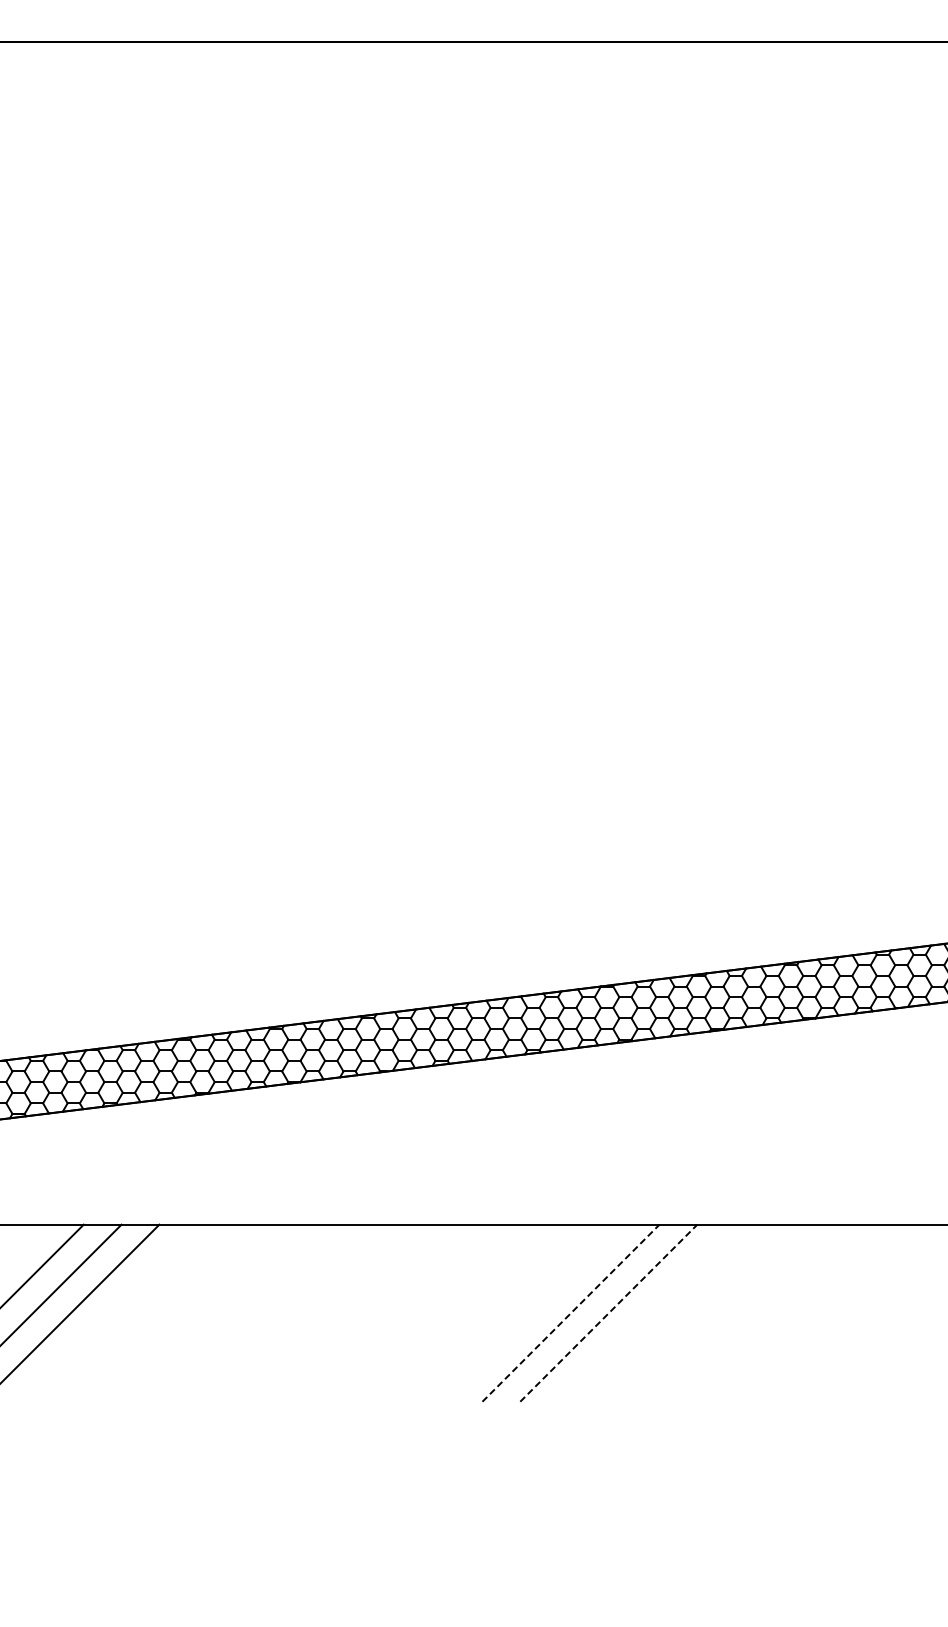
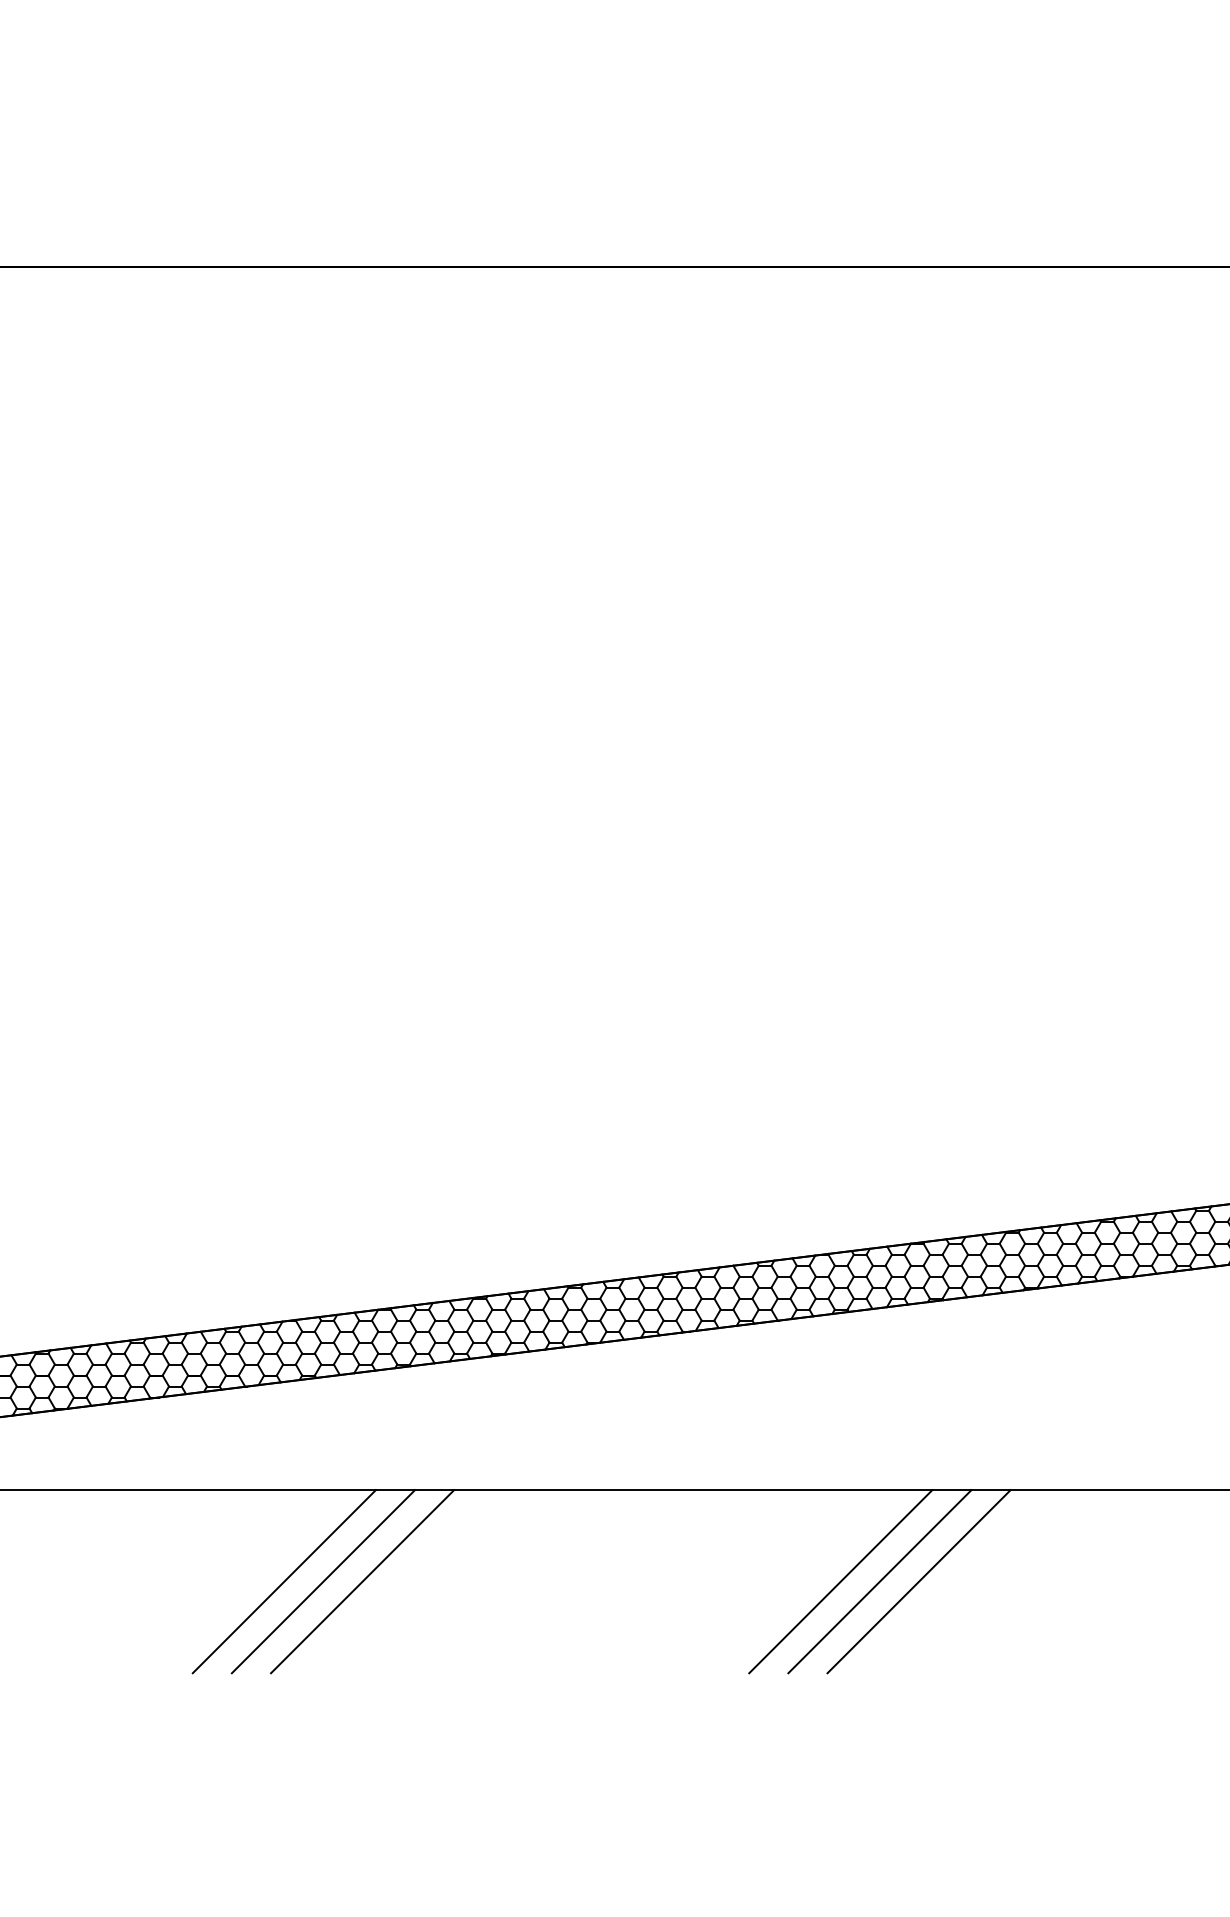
line: (532, 1313) -> (840, 1581), added
line: (571, 1313) -> (880, 1581), dashed -> solid
line: (609, 1313) -> (919, 1581), dashed -> solid

